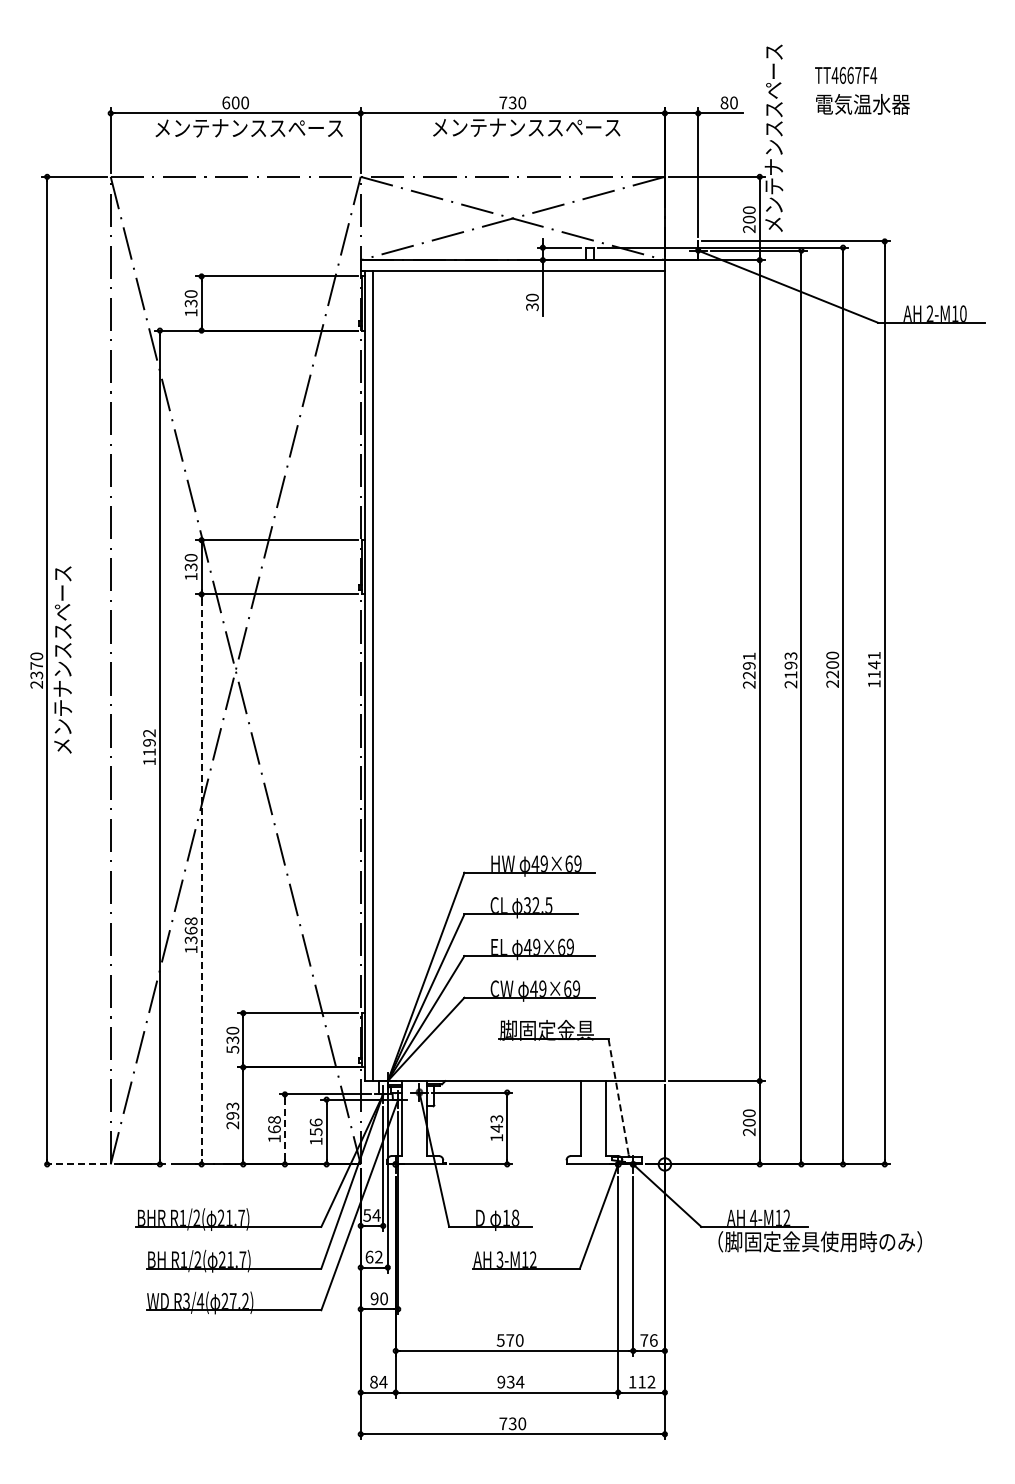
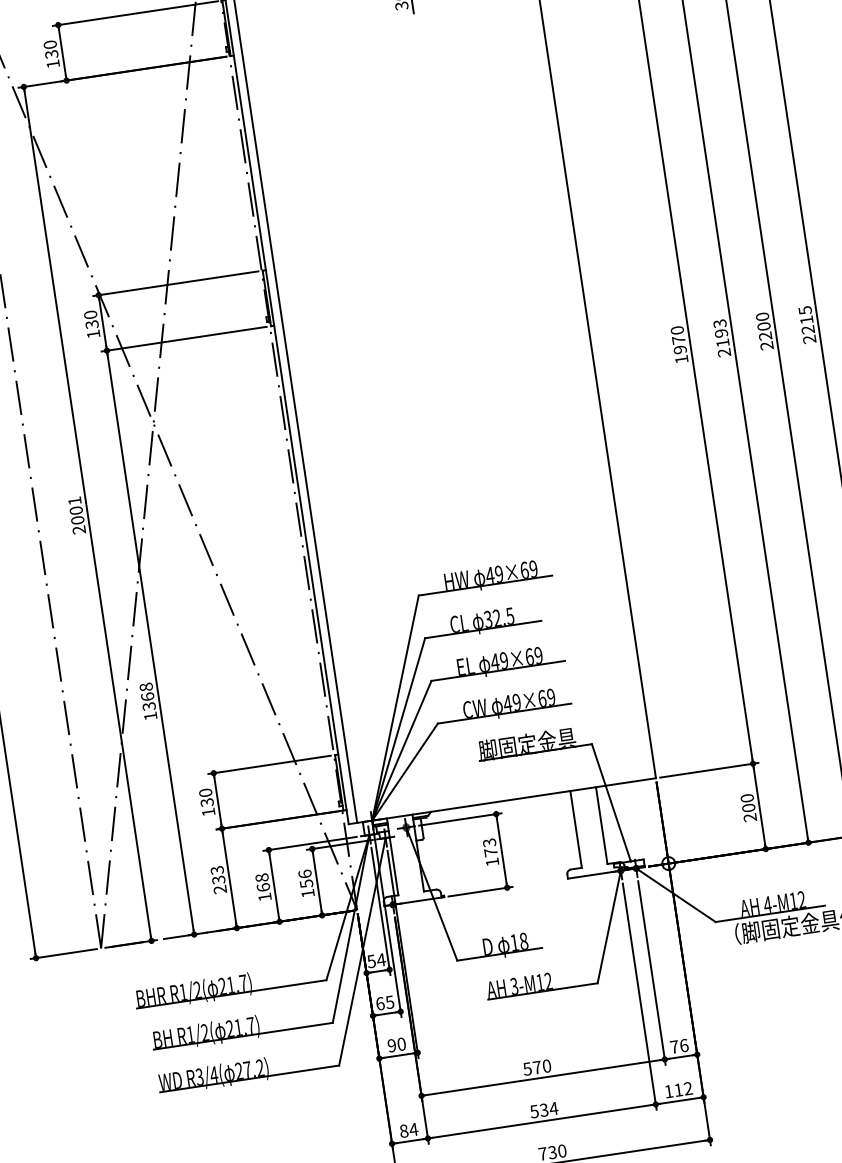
text: (874, 669) -> (807, 324), 1141 -> 2215
text: (748, 670) -> (678, 344), 2291 -> 1970
text: (149, 747) -> (77, 515), 1192 -> 2001
line: (201, 879) -> (150, 642), dashed -> solid
text: (232, 1049) -> (208, 812), 530 -> 130
line: (618, 1098) -> (611, 803), dashed -> solid
text: (232, 1115) -> (218, 879), 293 -> 233
text: (496, 1128) -> (490, 852), 143 -> 173
line: (284, 1129) -> (273, 886), dashed -> solid
line: (73, 1164) -> (63, 954), dashed -> solid
text: (378, 1256) -> (389, 1001), 62 -> 65
text: (501, 1381) -> (534, 1110), 934 -> 534

